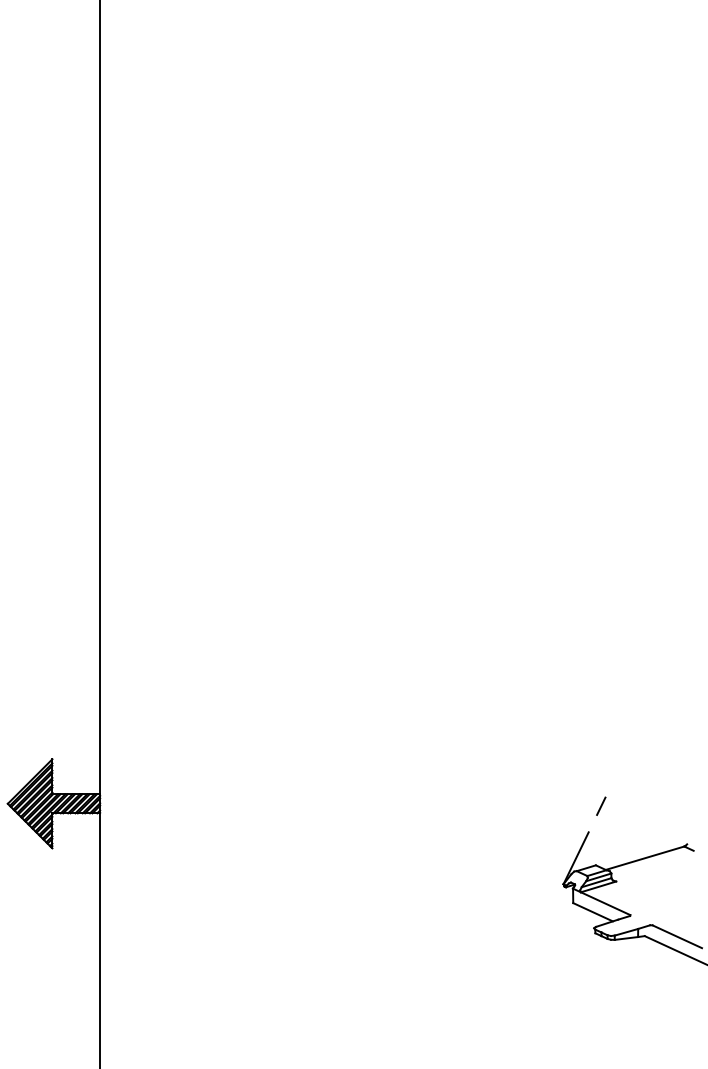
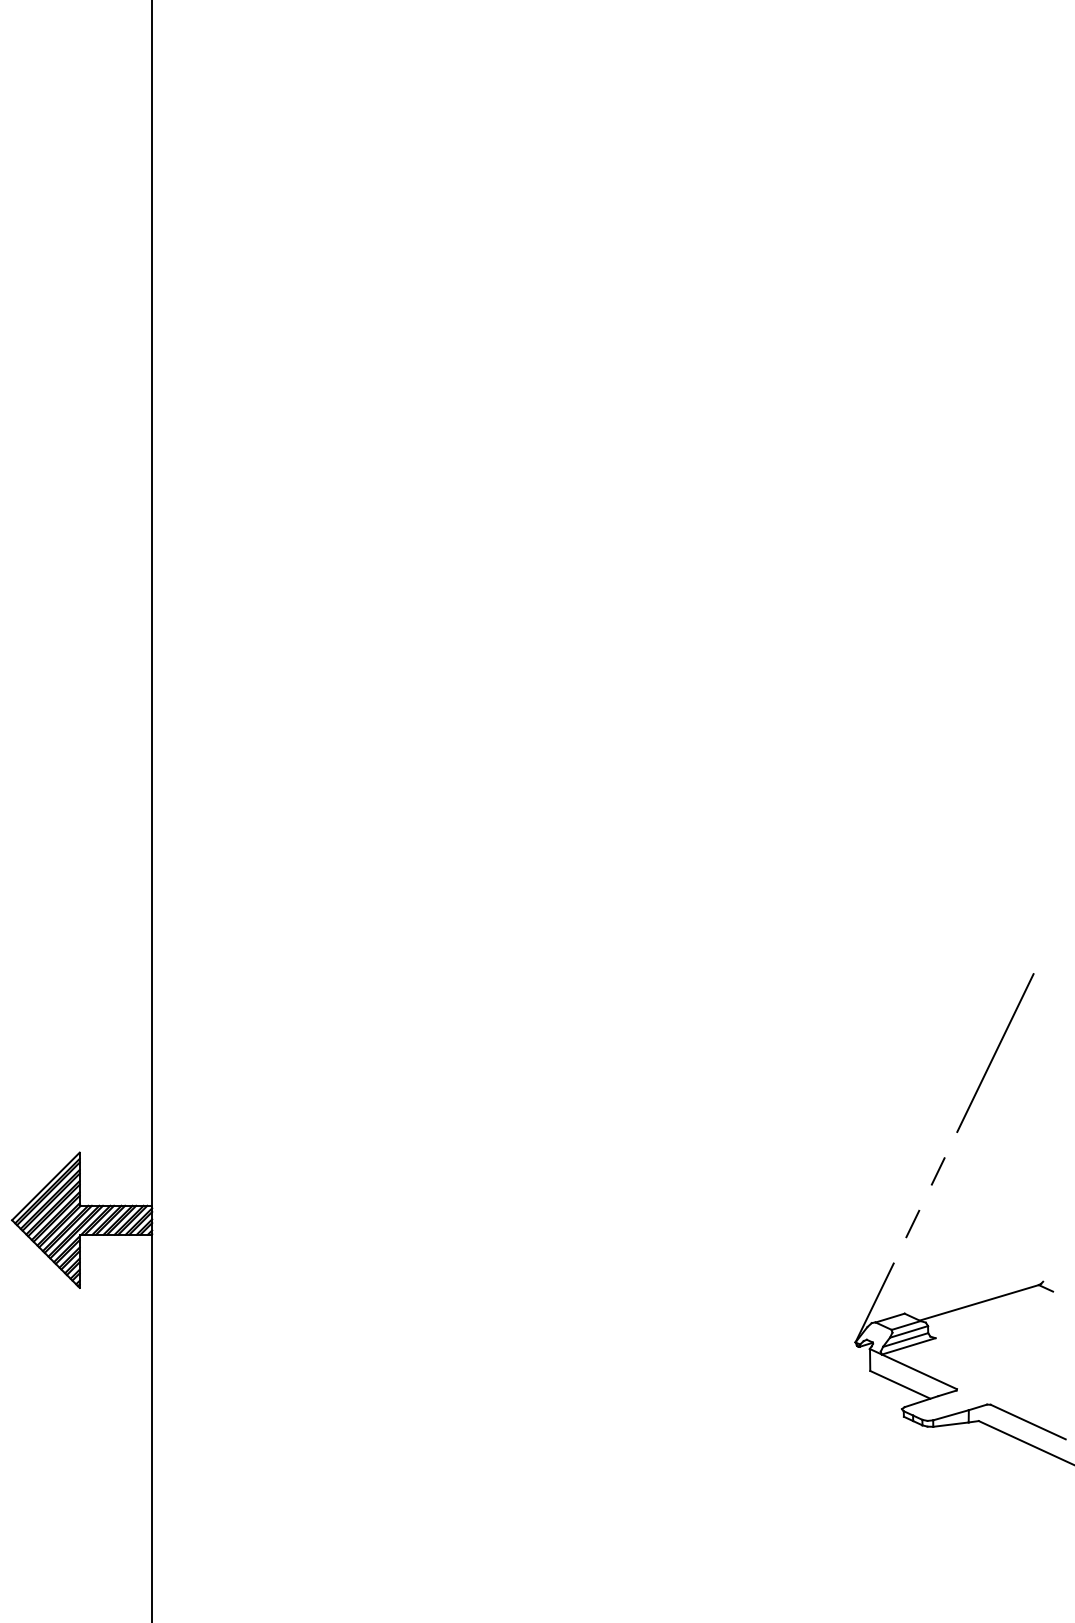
line: (655, 693) -> (995, 1052), added
line: (617, 771) -> (937, 1171), added

